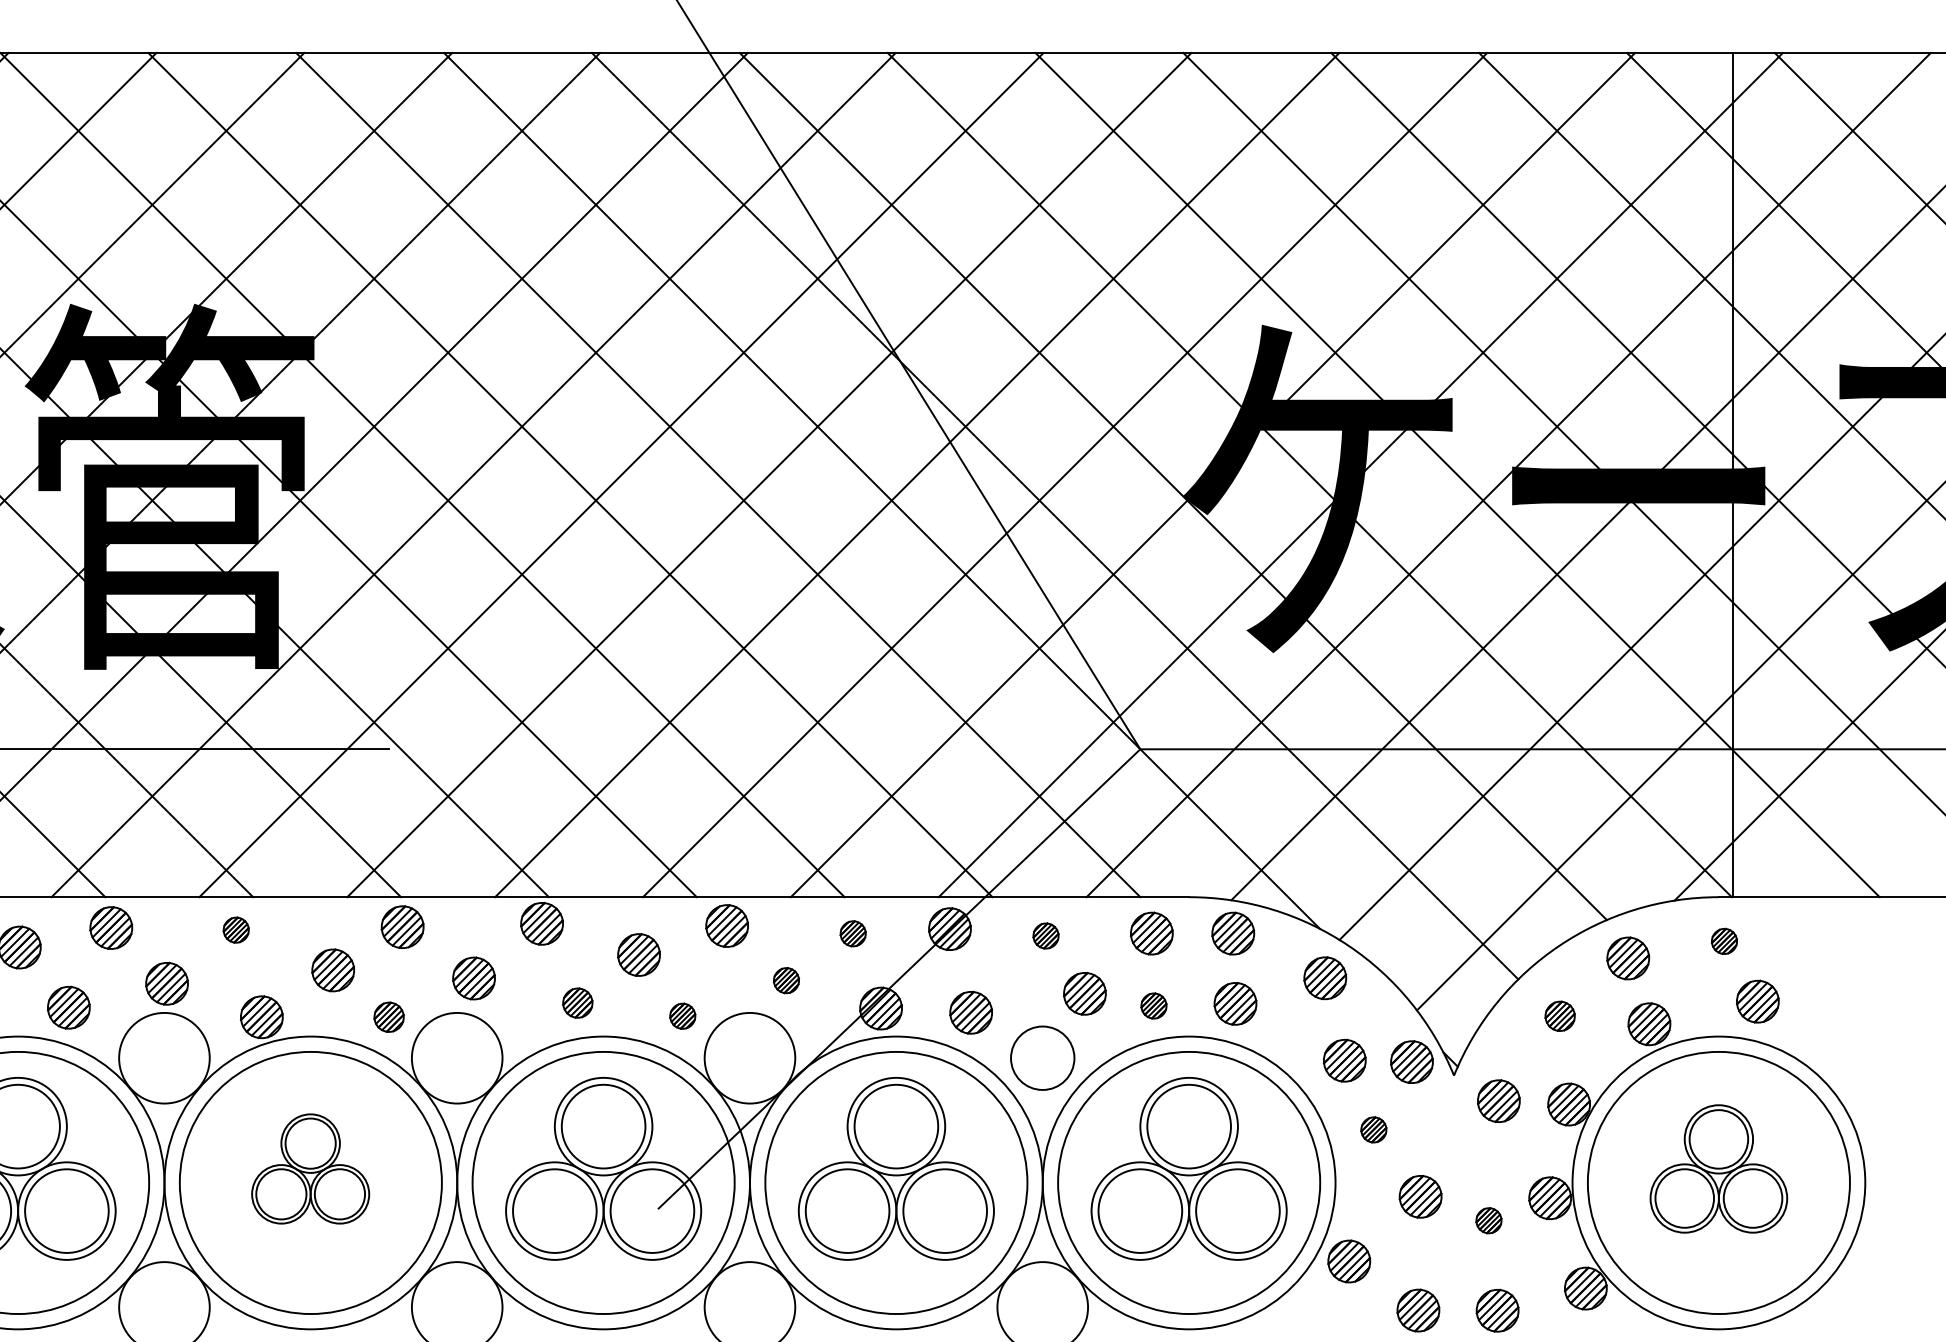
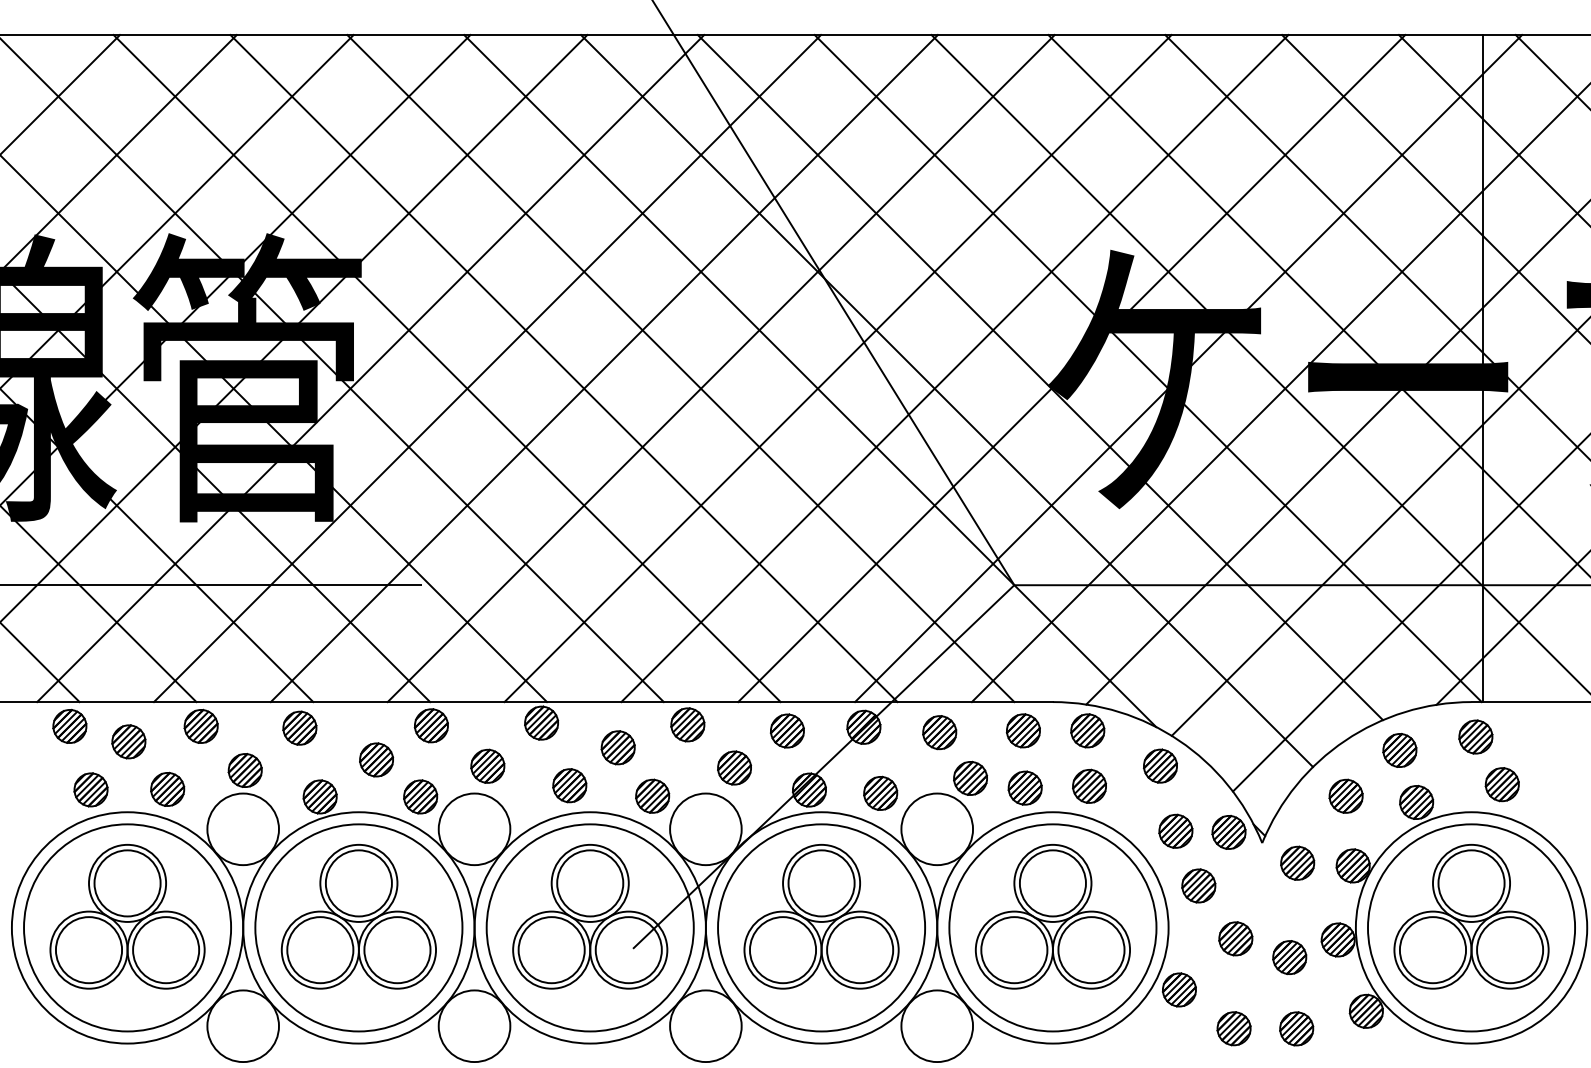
part: (235, 929) -> (299, 727), size x1.67
part: (853, 933) -> (787, 730), size x1.67
part: (1045, 935) -> (939, 732), size x1.67
part: (1723, 940) -> (1475, 736), size x1.67
part: (786, 979) -> (734, 767), size x1.67
part: (577, 1002) -> (569, 785), size x1.43
part: (1153, 1005) -> (1024, 787), size x1.67
part: (682, 1015) -> (652, 795), size x1.67
part: (1559, 1015) -> (1345, 795), size x1.43
part: (388, 1016) -> (420, 796), size x1.43
circle: (1043, 1058) -> (937, 829), size x1.43
part: (1373, 1129) -> (1198, 885), size x1.67
part: (310, 1168) -> (358, 916), size x1.67
part: (1718, 1168) -> (1471, 916), size x1.43
part: (1488, 1220) -> (1289, 957), size x1.67

